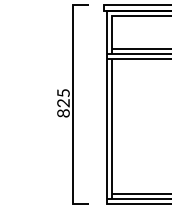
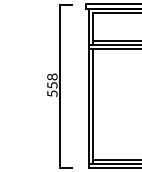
text: (63, 103) -> (52, 85), 825 -> 558

